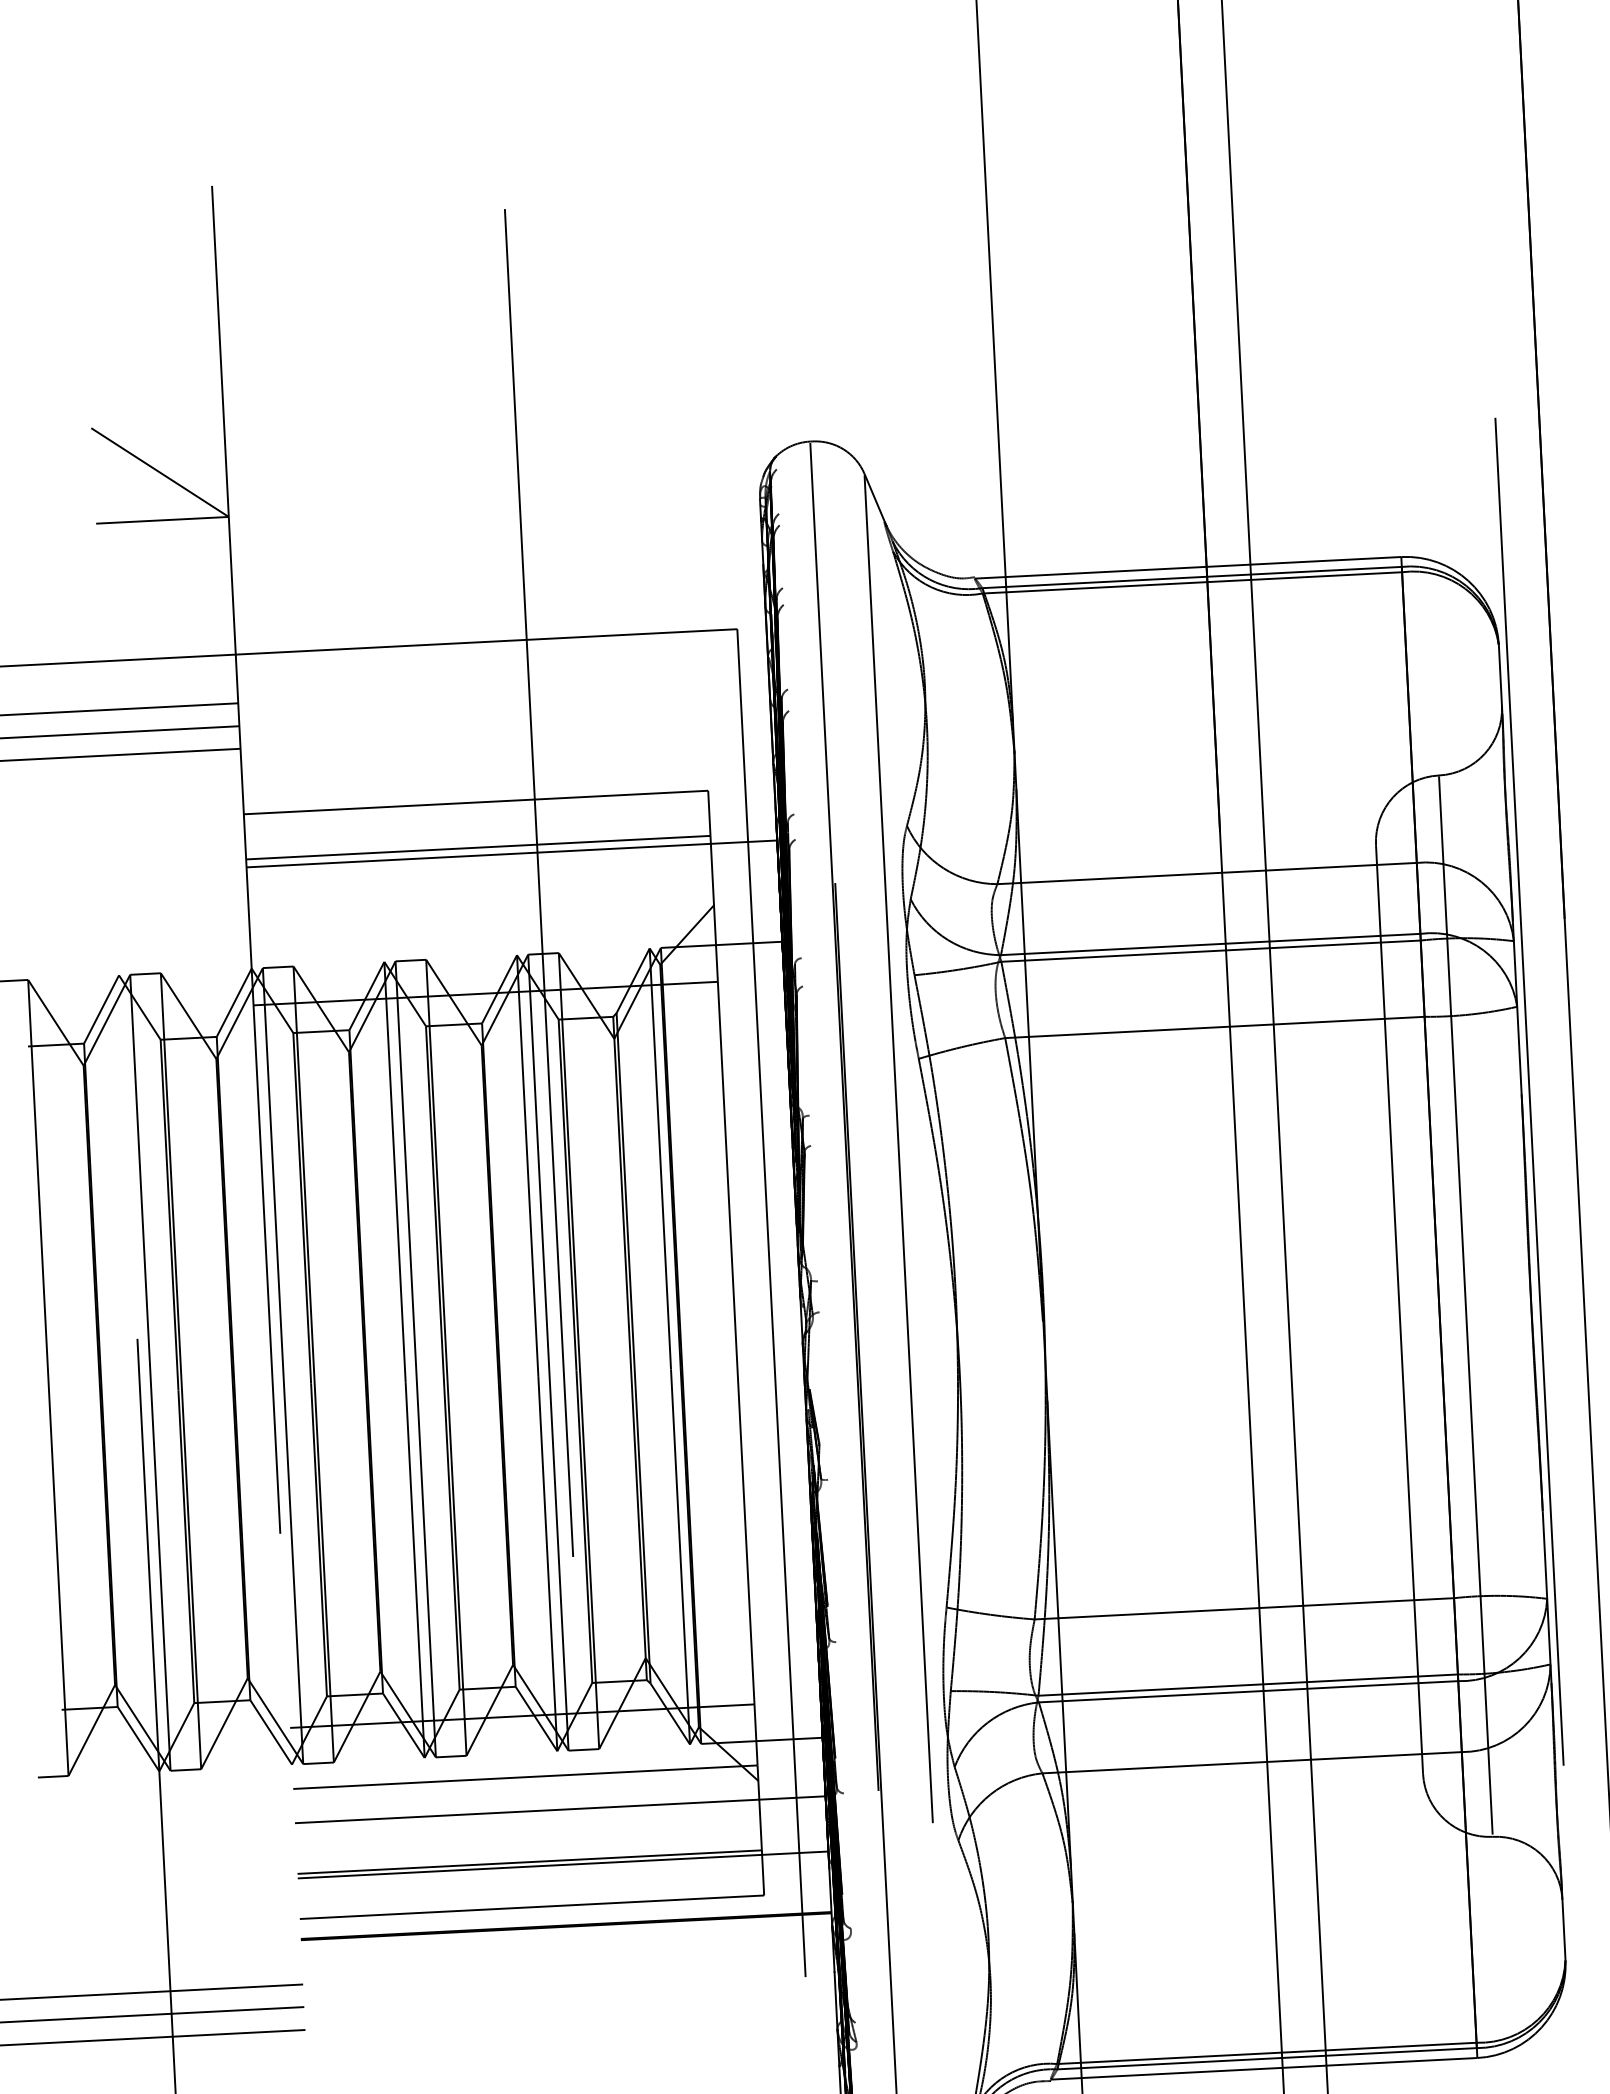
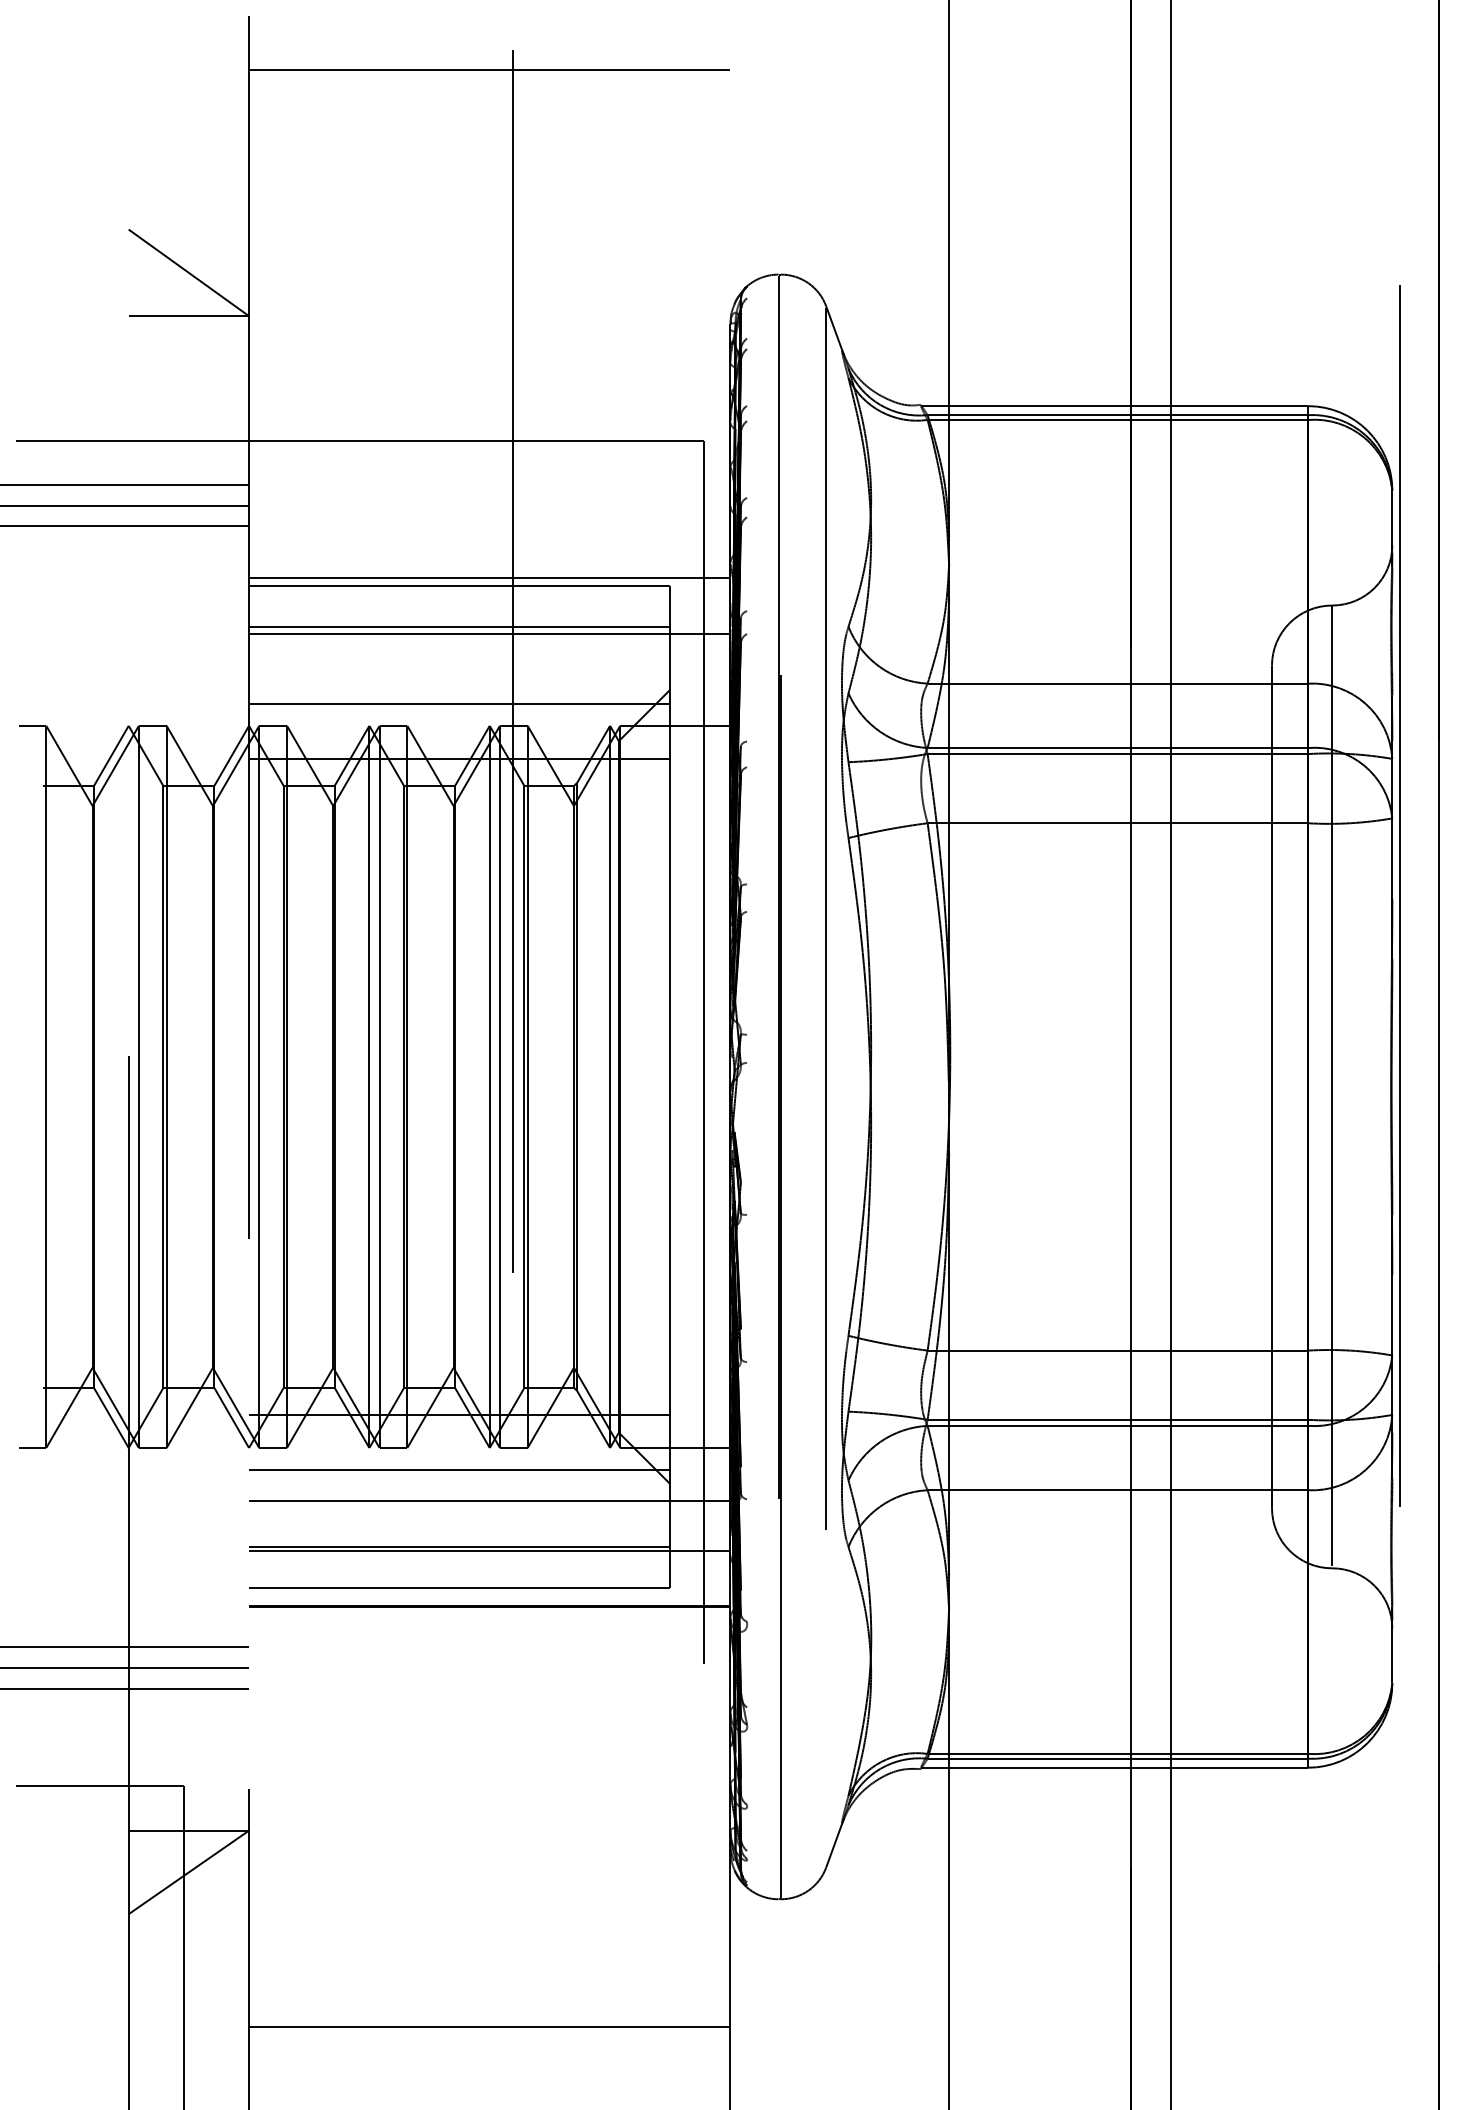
line: (480, 231) -> (489, 69), added
line: (508, 791) -> (489, 577), added
line: (482, 932) -> (459, 703), added

